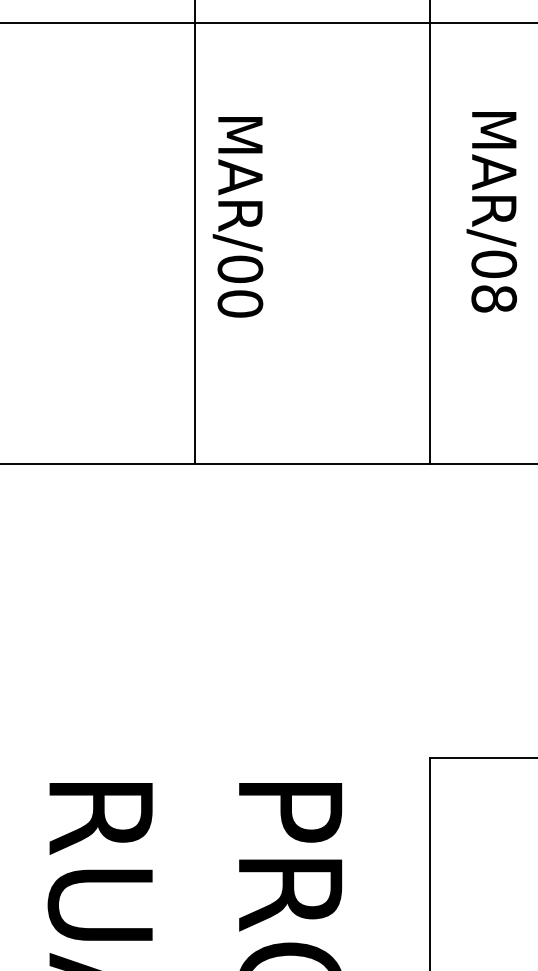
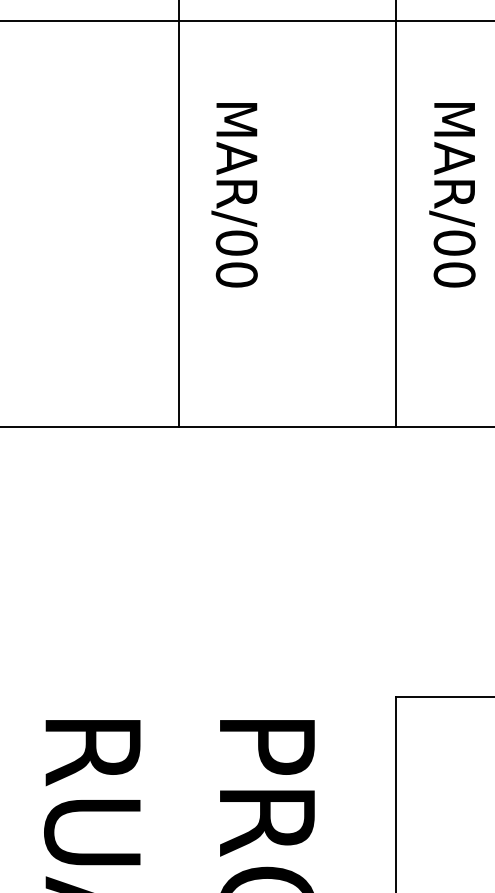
text: (237, 217) -> (234, 195), moved
text: (493, 298) -> (453, 274), MAR/08 -> MAR/00

